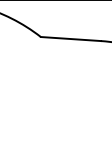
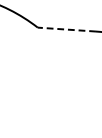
line: (70, 39) -> (66, 30), solid -> dashed

